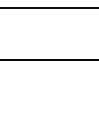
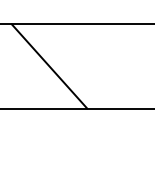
line: (37, 33) -> (50, 65), added

